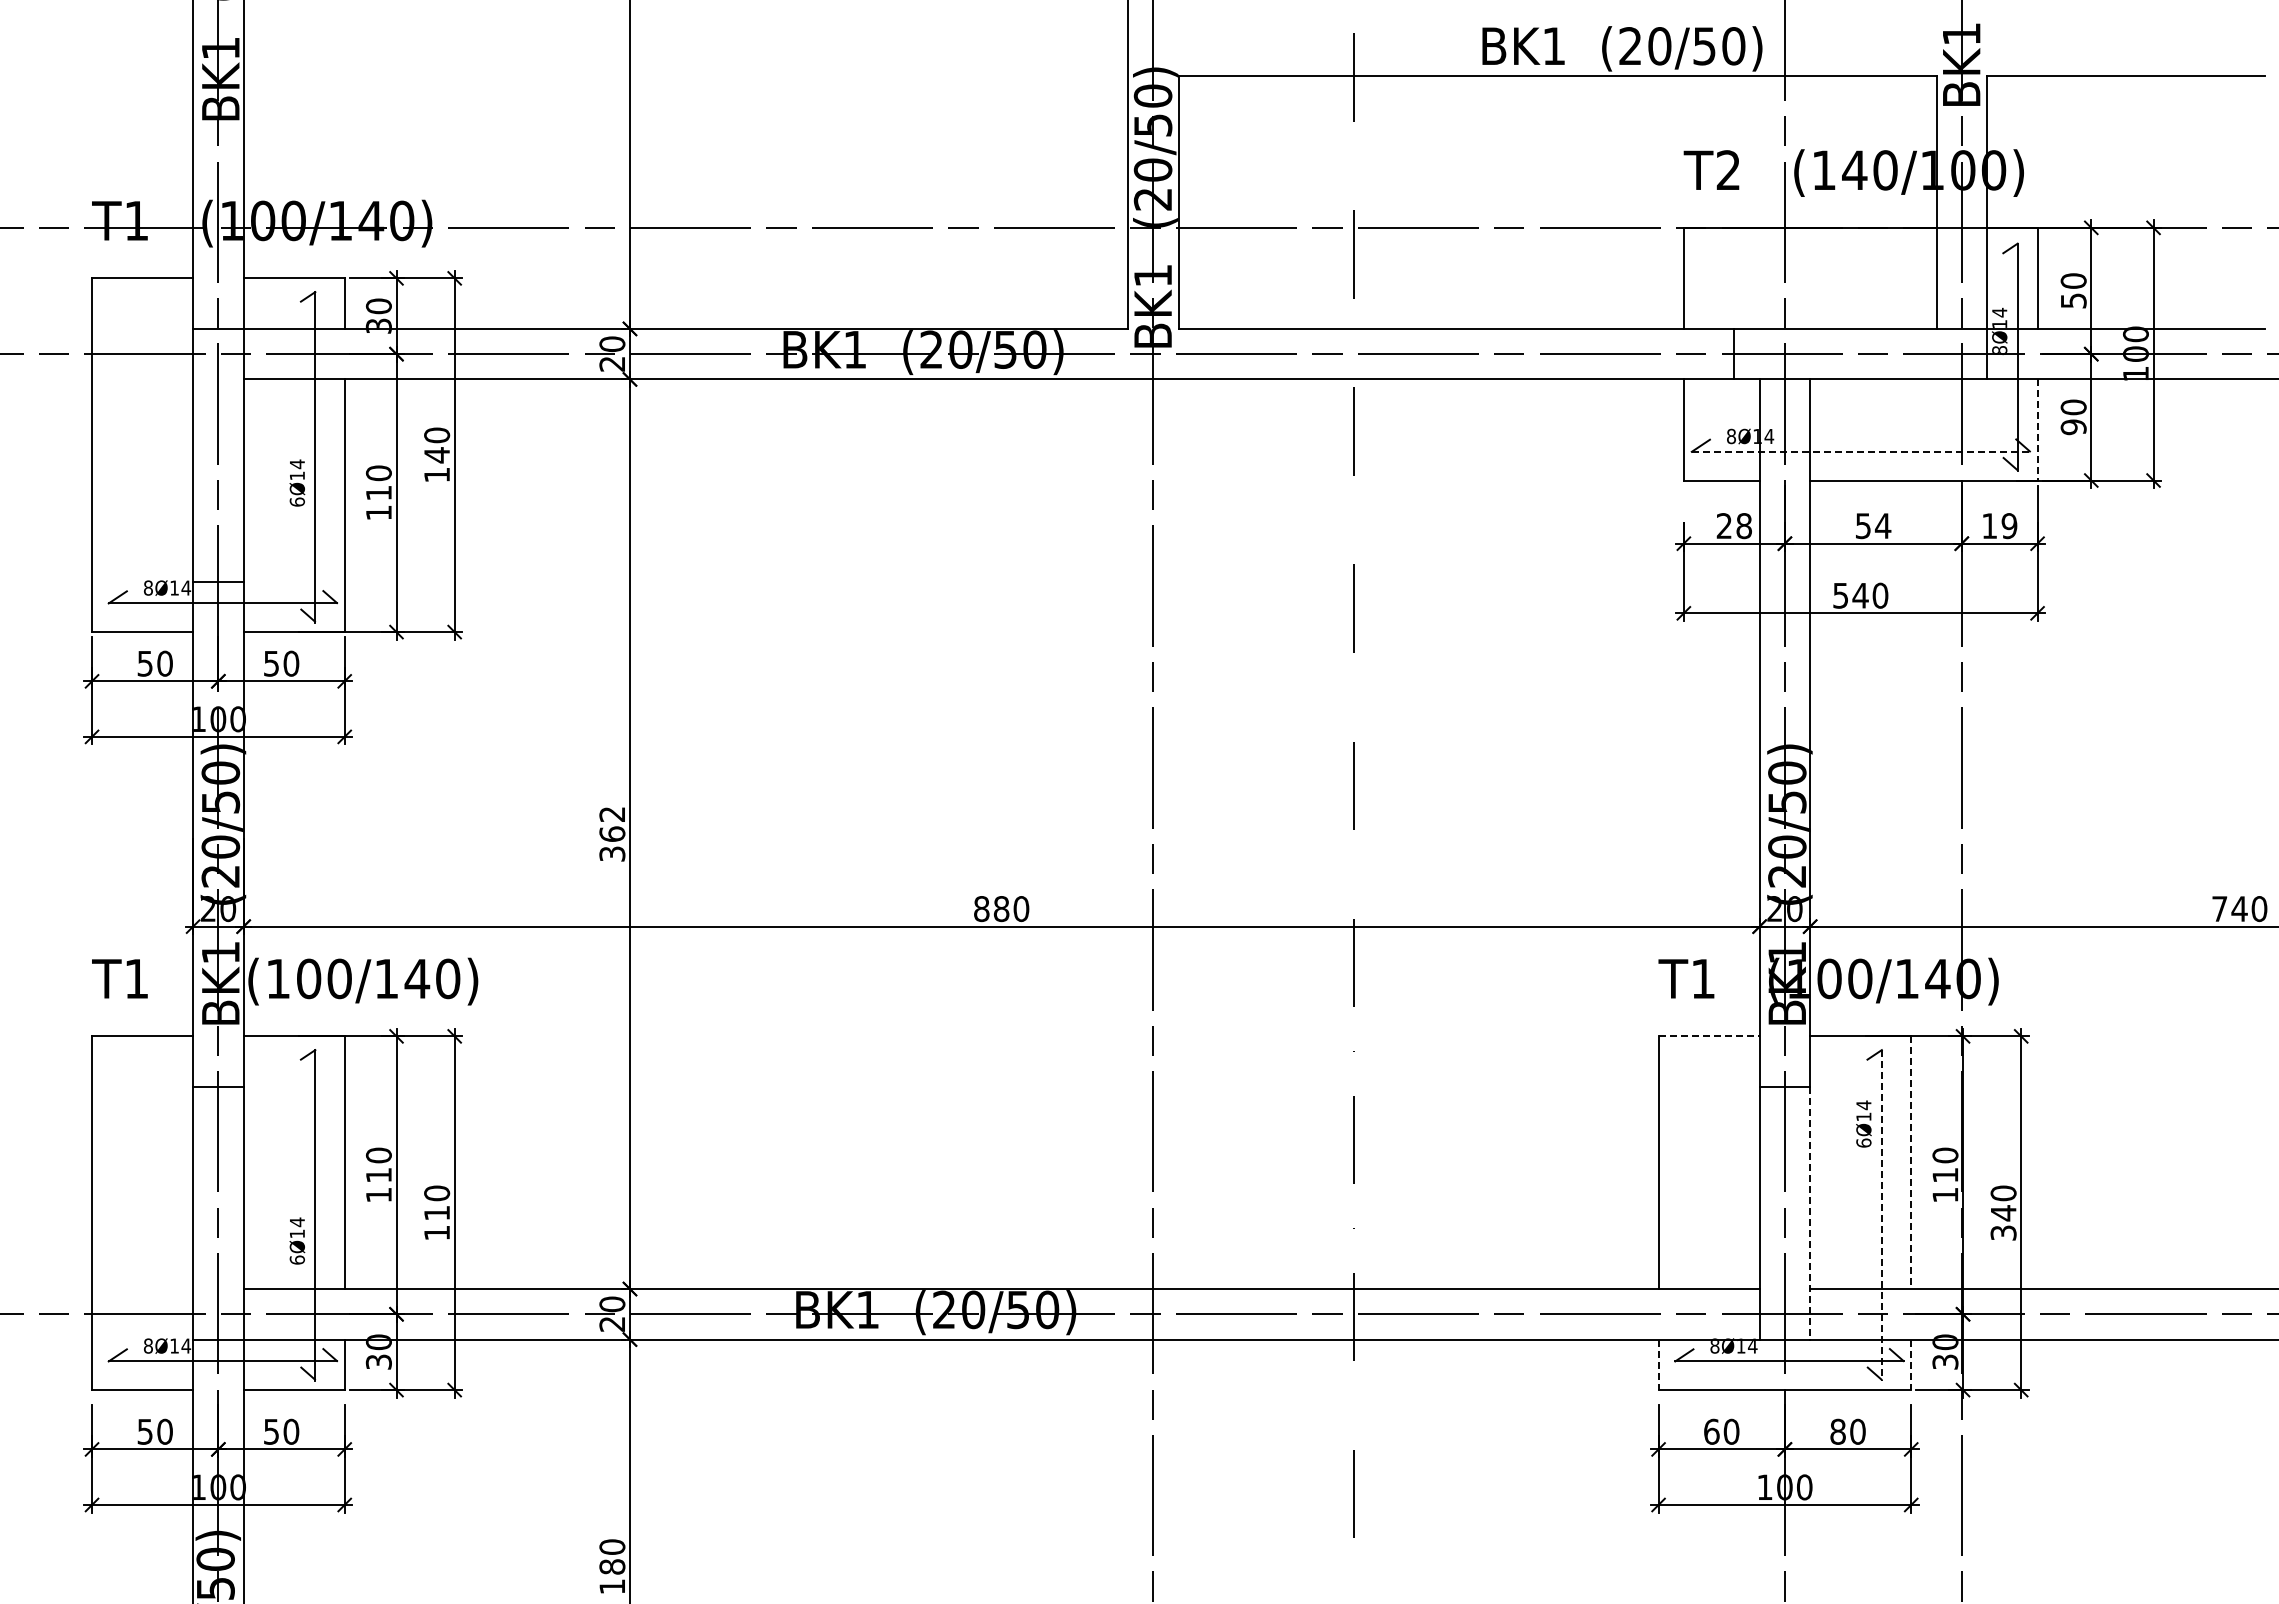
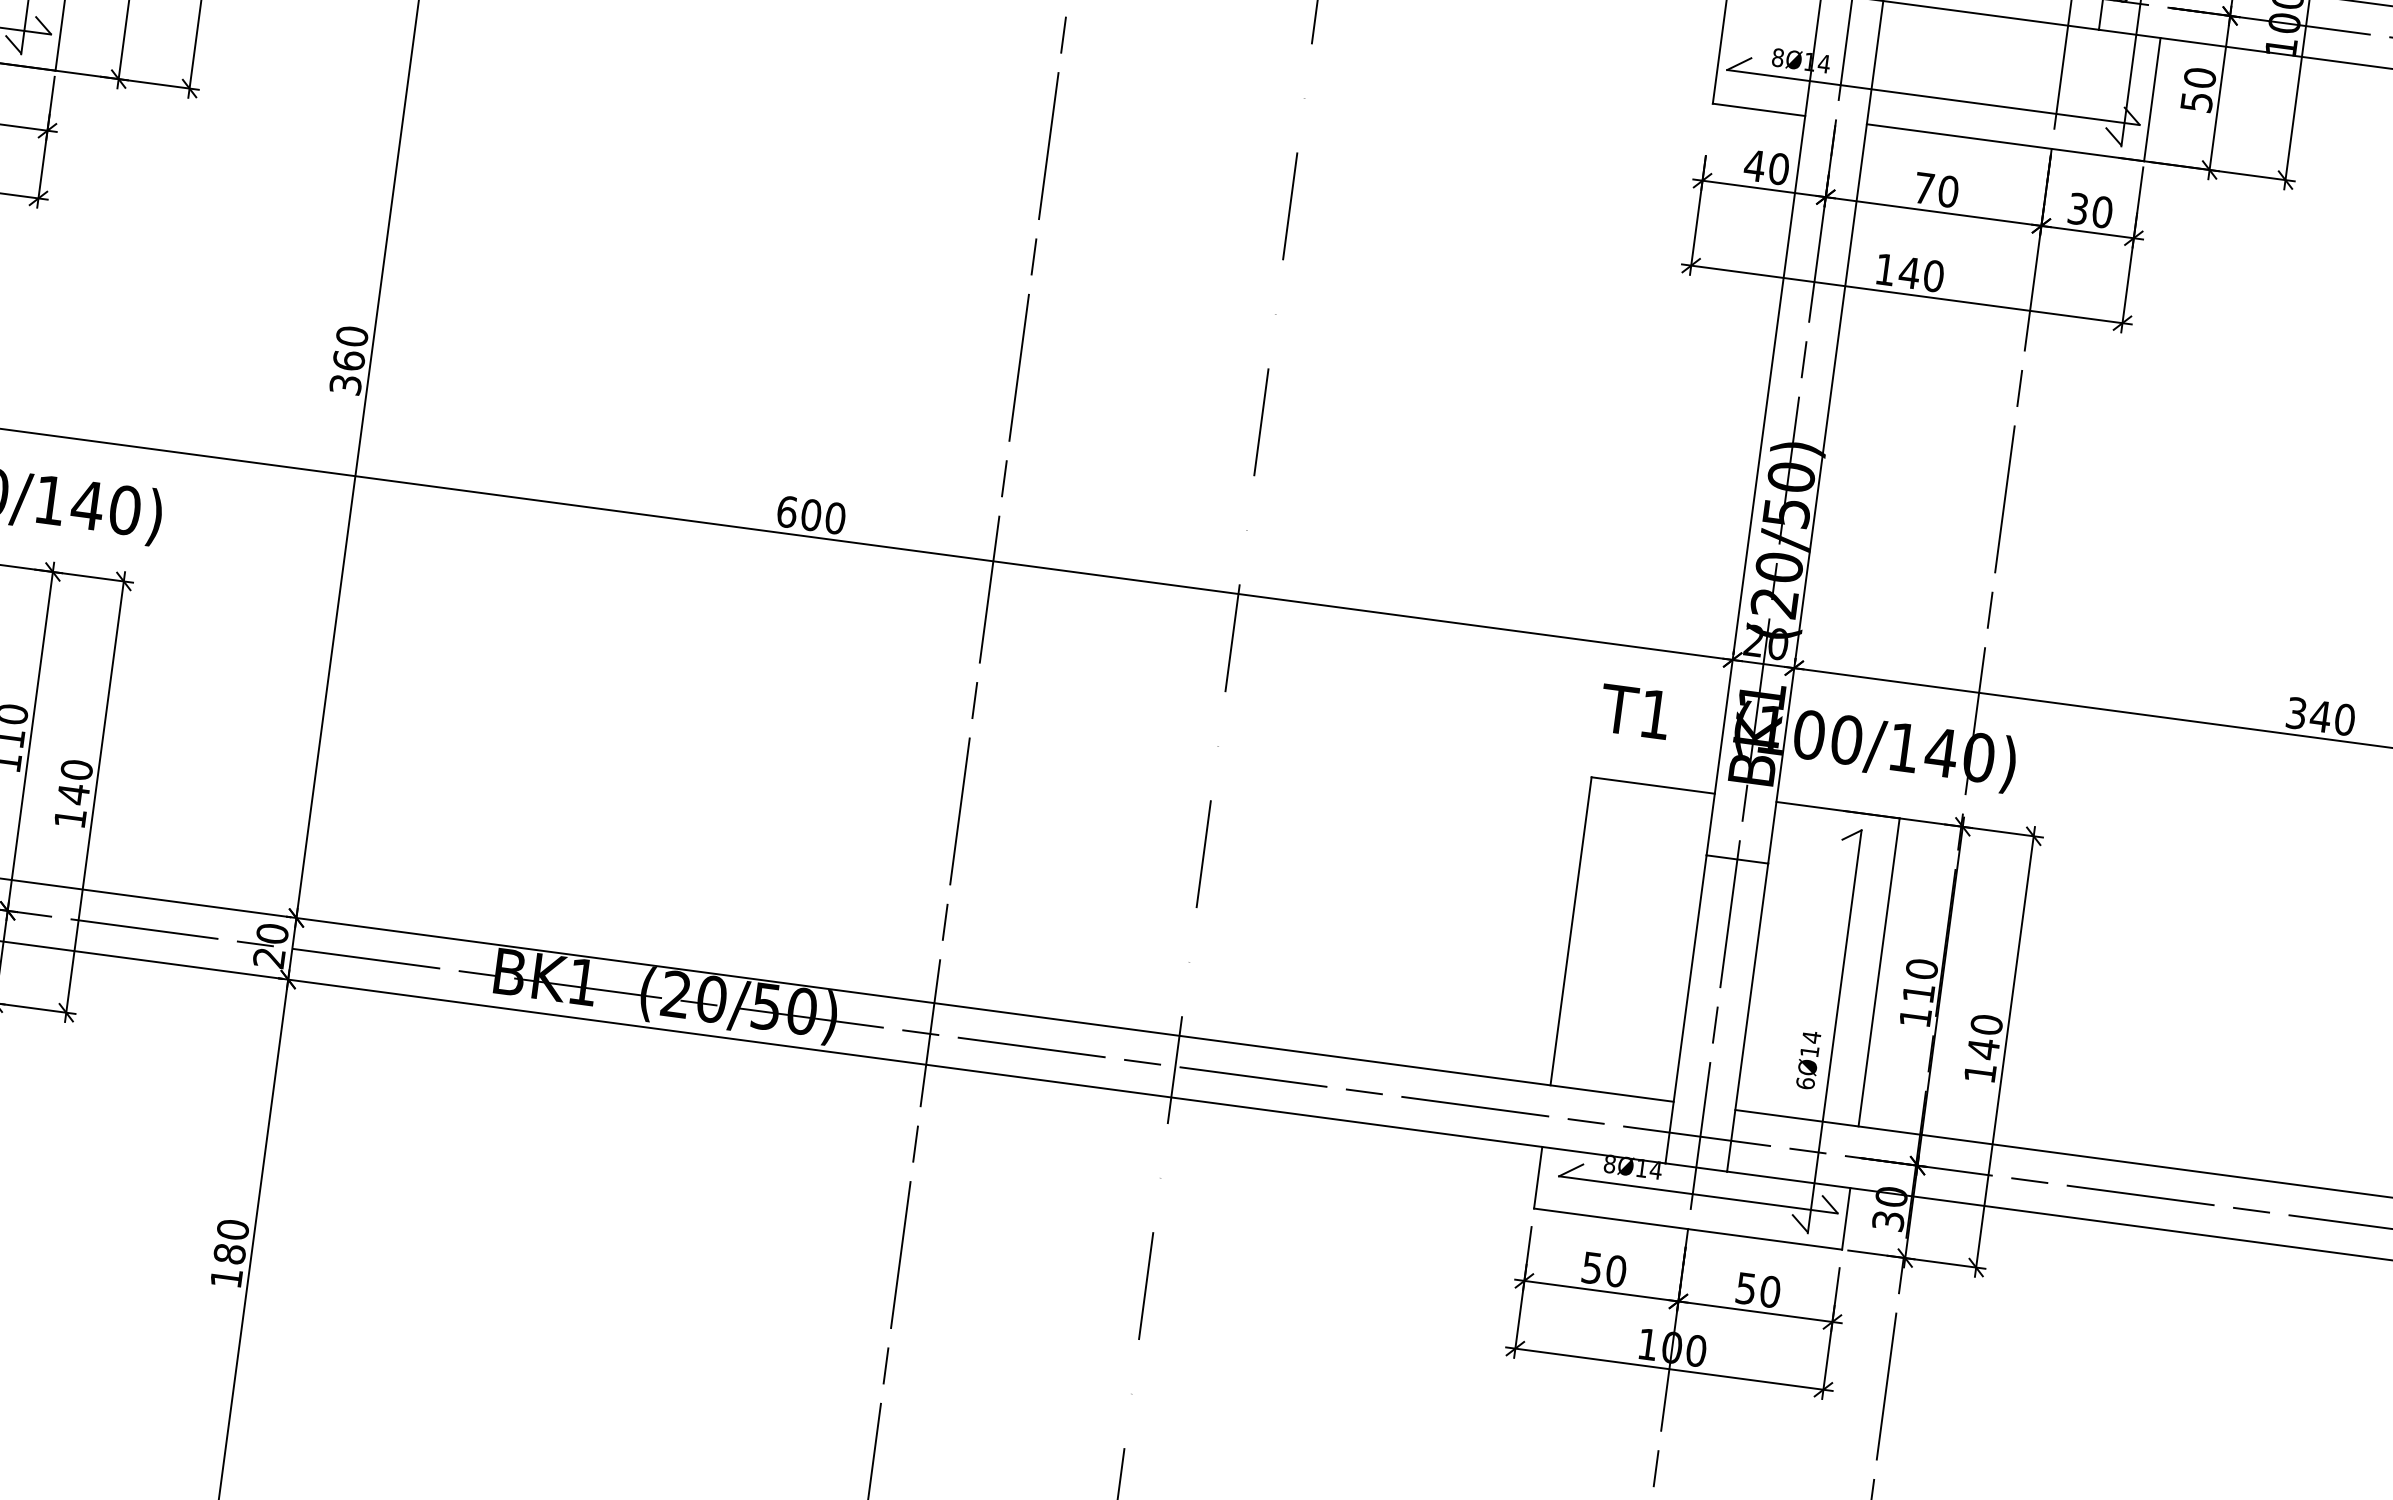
text: (2073, 427) -> (2196, 102), 90 -> 50
line: (2037, 429) -> (2152, 99), dashed -> solid
line: (1861, 451) -> (1934, 97), dashed -> solid
text: (1734, 525) -> (1767, 166), 28 -> 40
text: (1873, 526) -> (1936, 190), 54 -> 70
text: (1999, 526) -> (2090, 211), 19 -> 30
text: (1840, 595) -> (1885, 269), 540 -> 140
text: (612, 814) -> (352, 336), 362 -> 360
text: (991, 908) -> (799, 512), 880 -> 600
text: (2219, 909) -> (2296, 713), 740 -> 340
line: (1709, 1036) -> (1653, 785), dashed -> solid
text: (1863, 1123) -> (1808, 1059), moved
line: (1911, 1163) -> (1879, 973), dashed -> solid
text: (436, 1213) -> (72, 794), 110 -> 140
line: (1810, 1213) -> (1748, 1017), dashed -> solid
line: (1881, 1215) -> (1834, 1031), dashed -> solid
text: (2003, 1232) -> (1980, 1072), 340 -> 140
line: (1658, 1365) -> (1537, 1178), dashed -> solid
line: (1911, 1365) -> (1846, 1219), dashed -> solid
text: (1711, 1431) -> (1591, 1267), 60 -> 50
text: (1837, 1431) -> (1745, 1288), 80 -> 50

